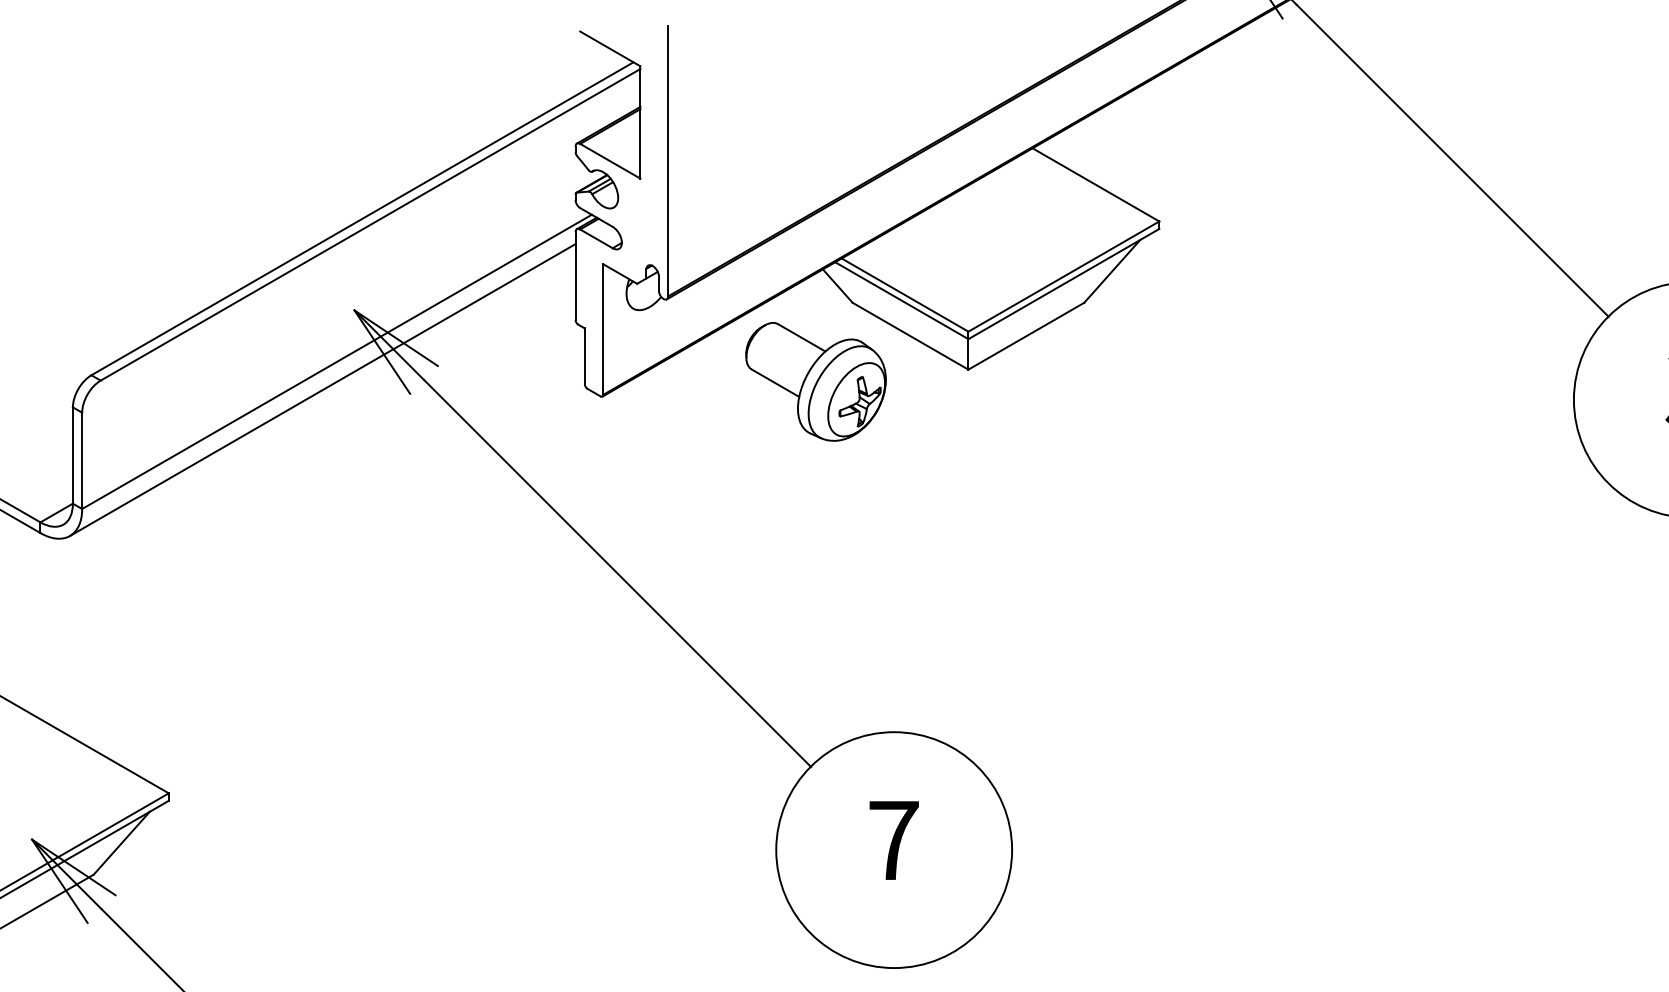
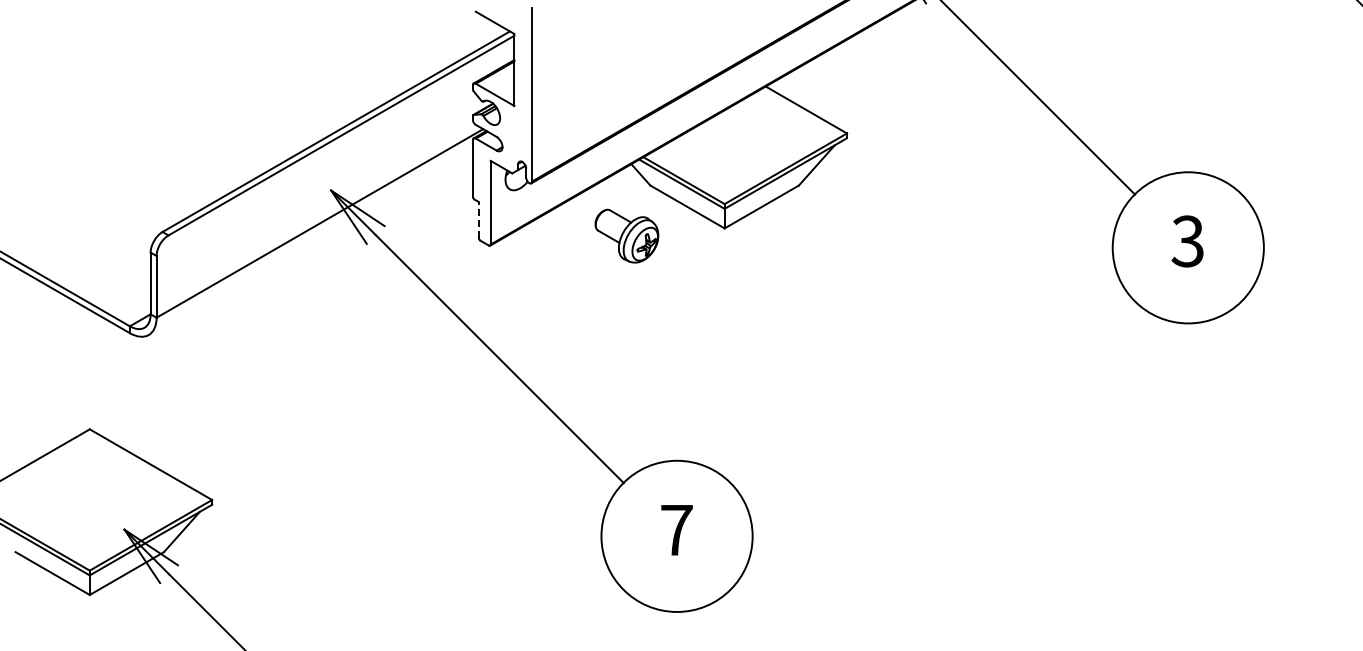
line: (584, 355) -> (478, 219), solid -> dashed
part: (815, 380) -> (626, 235), size x0.7
line: (322, 390) -> (310, 241), removed

